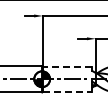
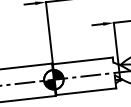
line: (66, 66) -> (81, 60), dashed -> solid
line: (67, 91) -> (86, 91), dashed -> solid

